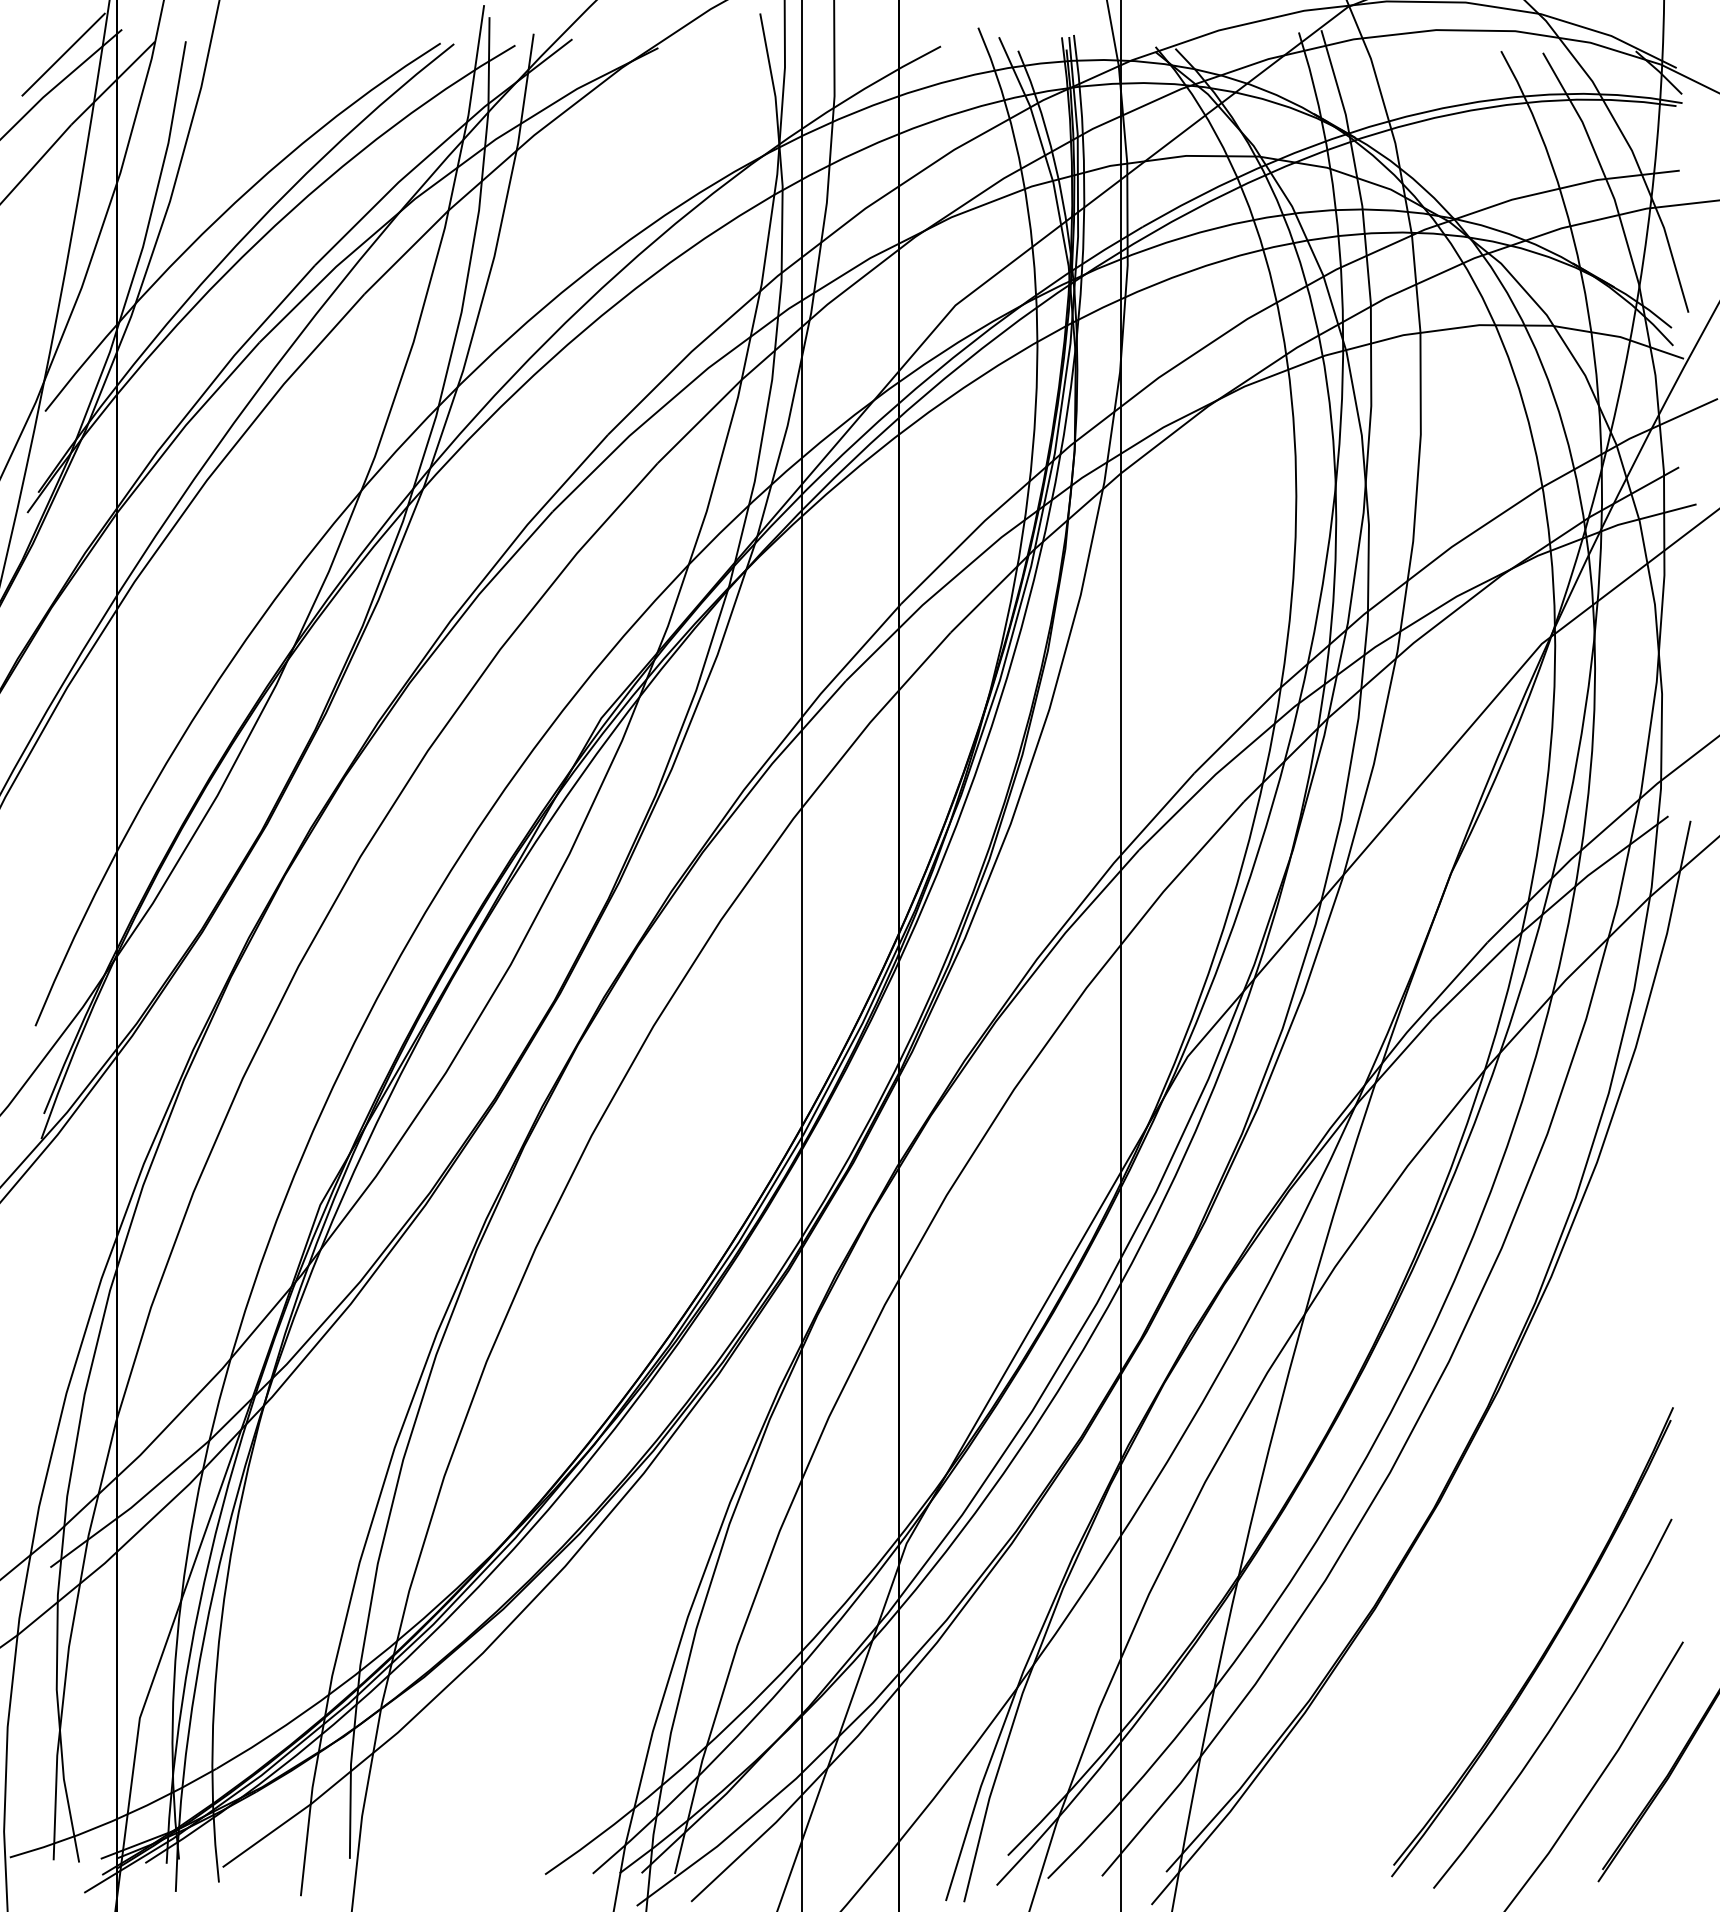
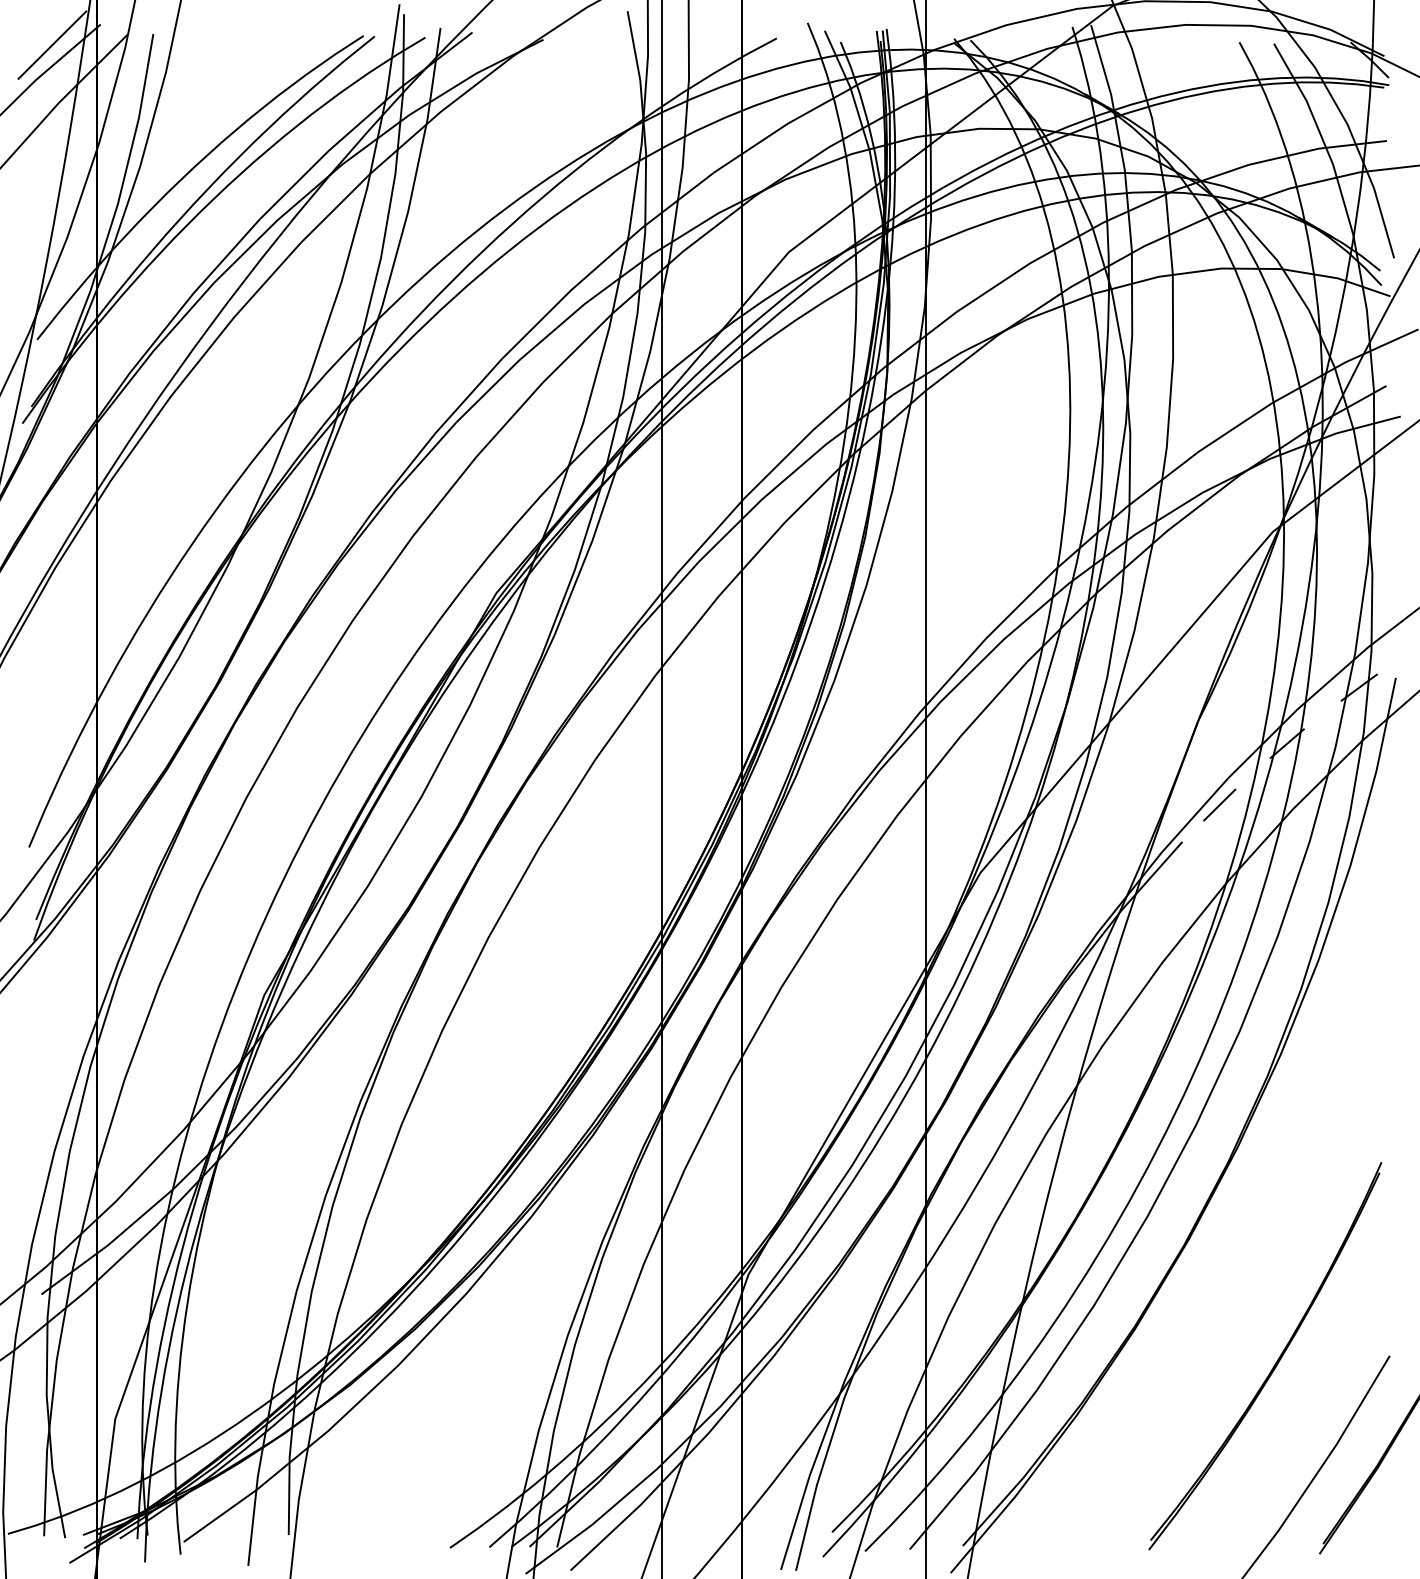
line: (1545, 911) -> (1276, 752), solid -> dashed
curve: (1562, 1708) -> (1290, 1410), removed

